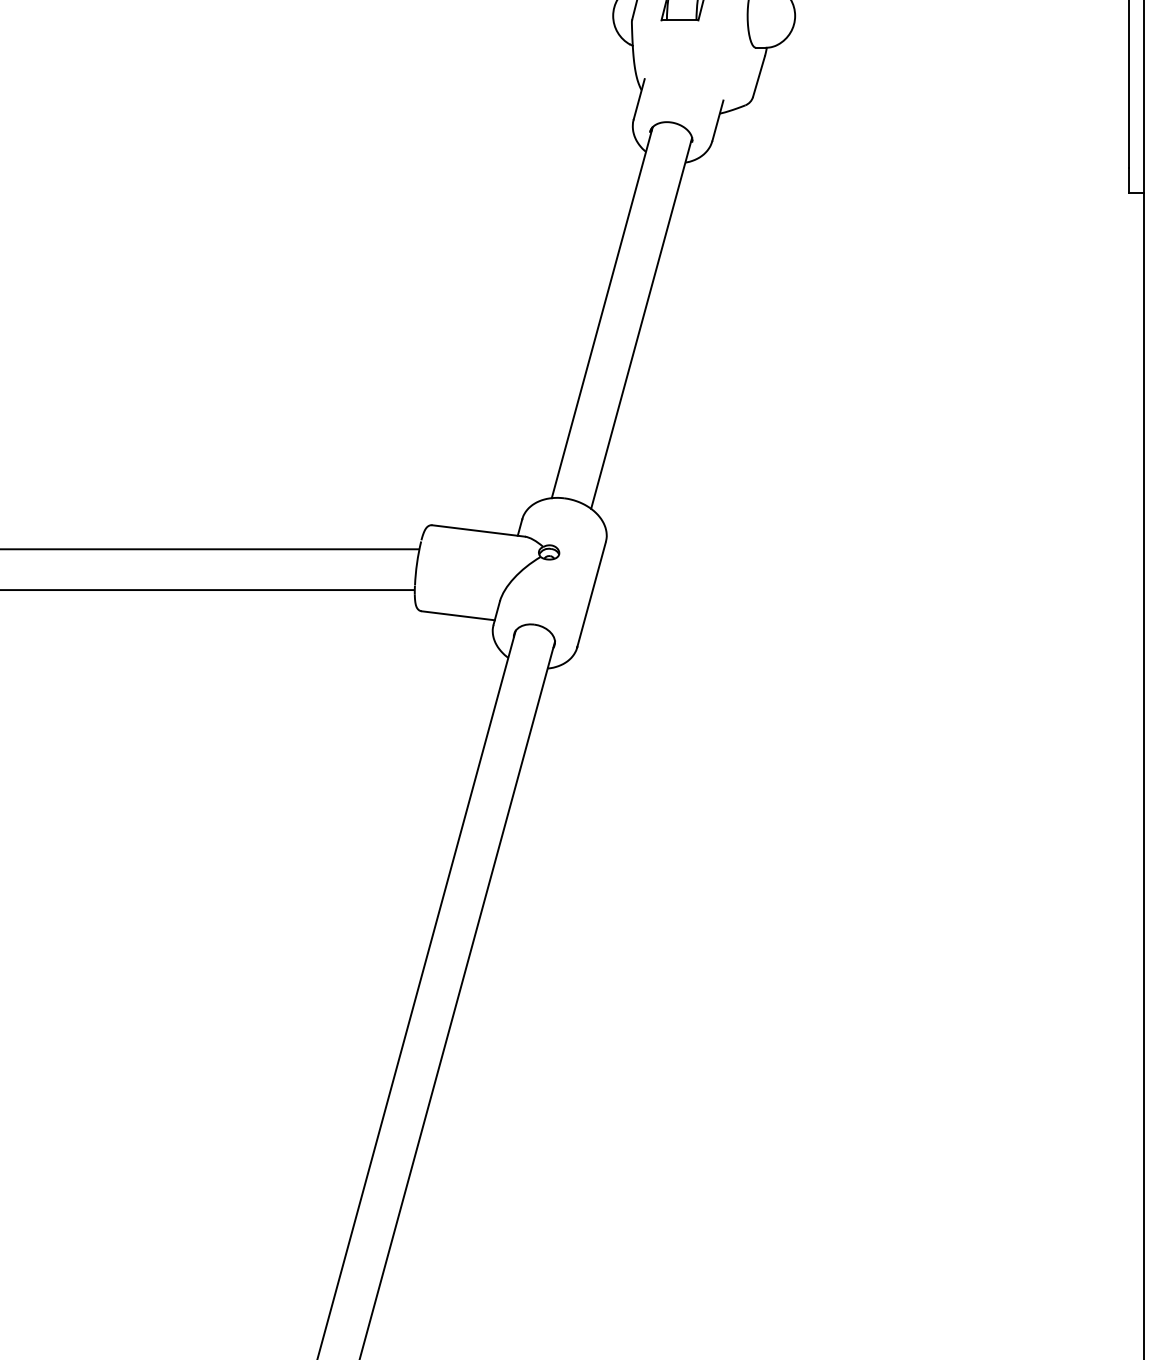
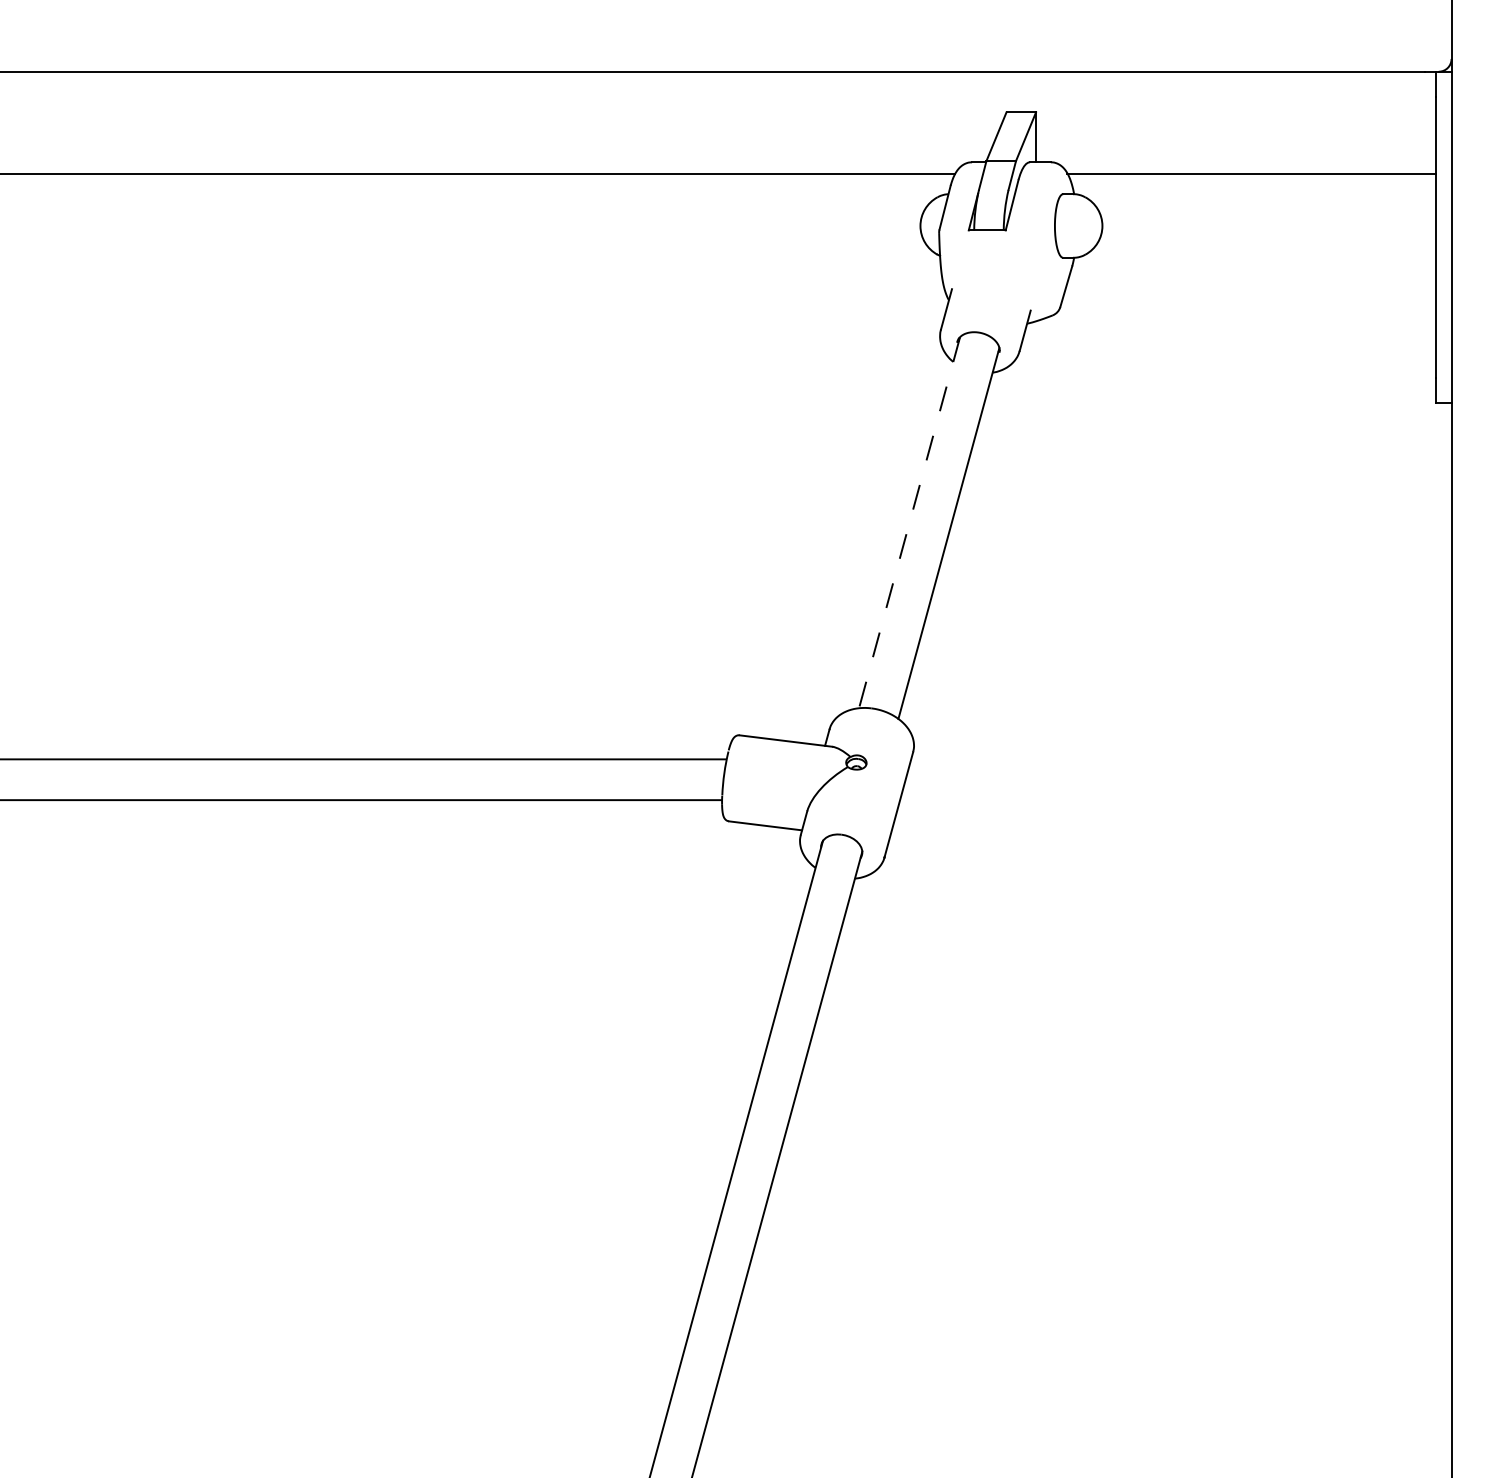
line: (602, 313) -> (909, 523), solid -> dashed

